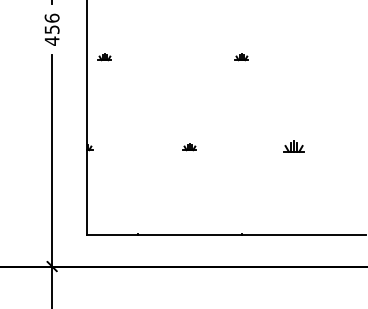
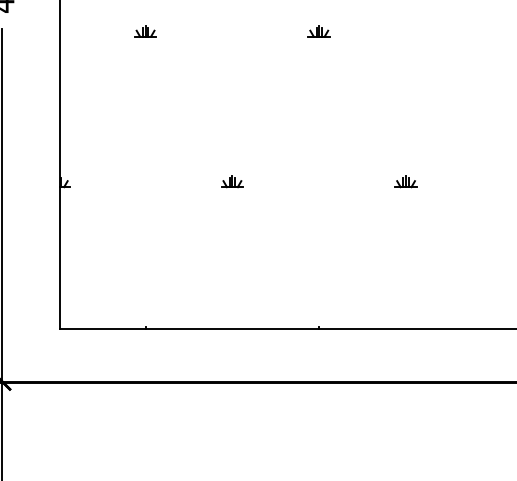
part: (104, 57) -> (144, 32), moved
part: (293, 147) -> (405, 182), size x0.62

